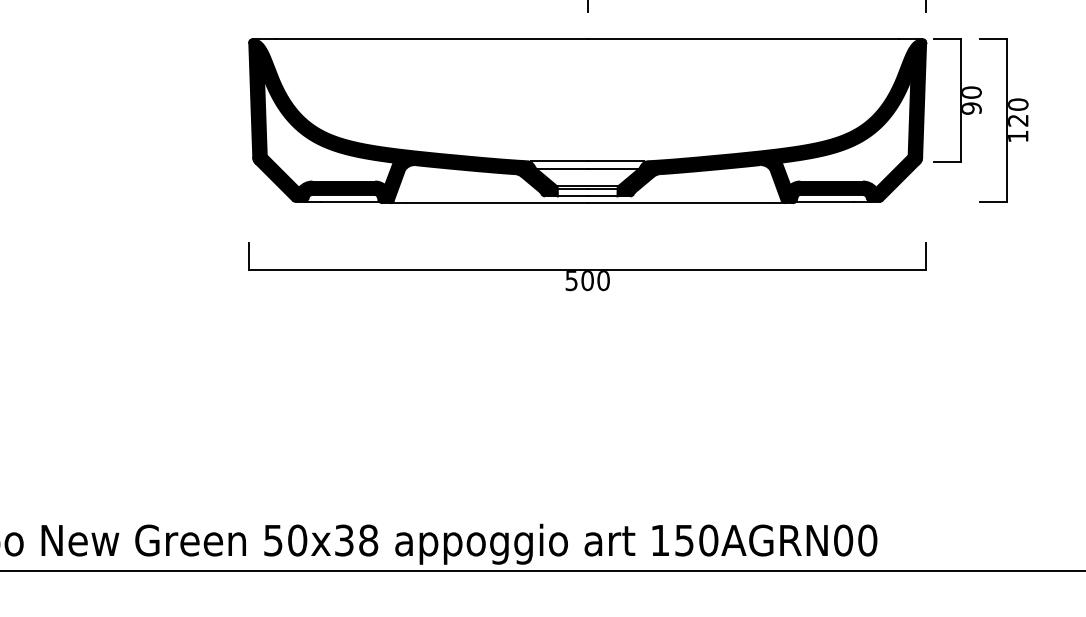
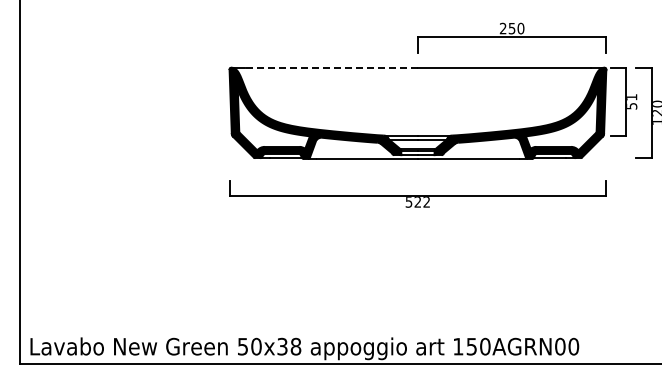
line: (432, 38) -> (331, 67), solid -> dashed
text: (973, 99) -> (632, 101), 90 -> 51
text: (595, 281) -> (422, 202), 500 -> 522

